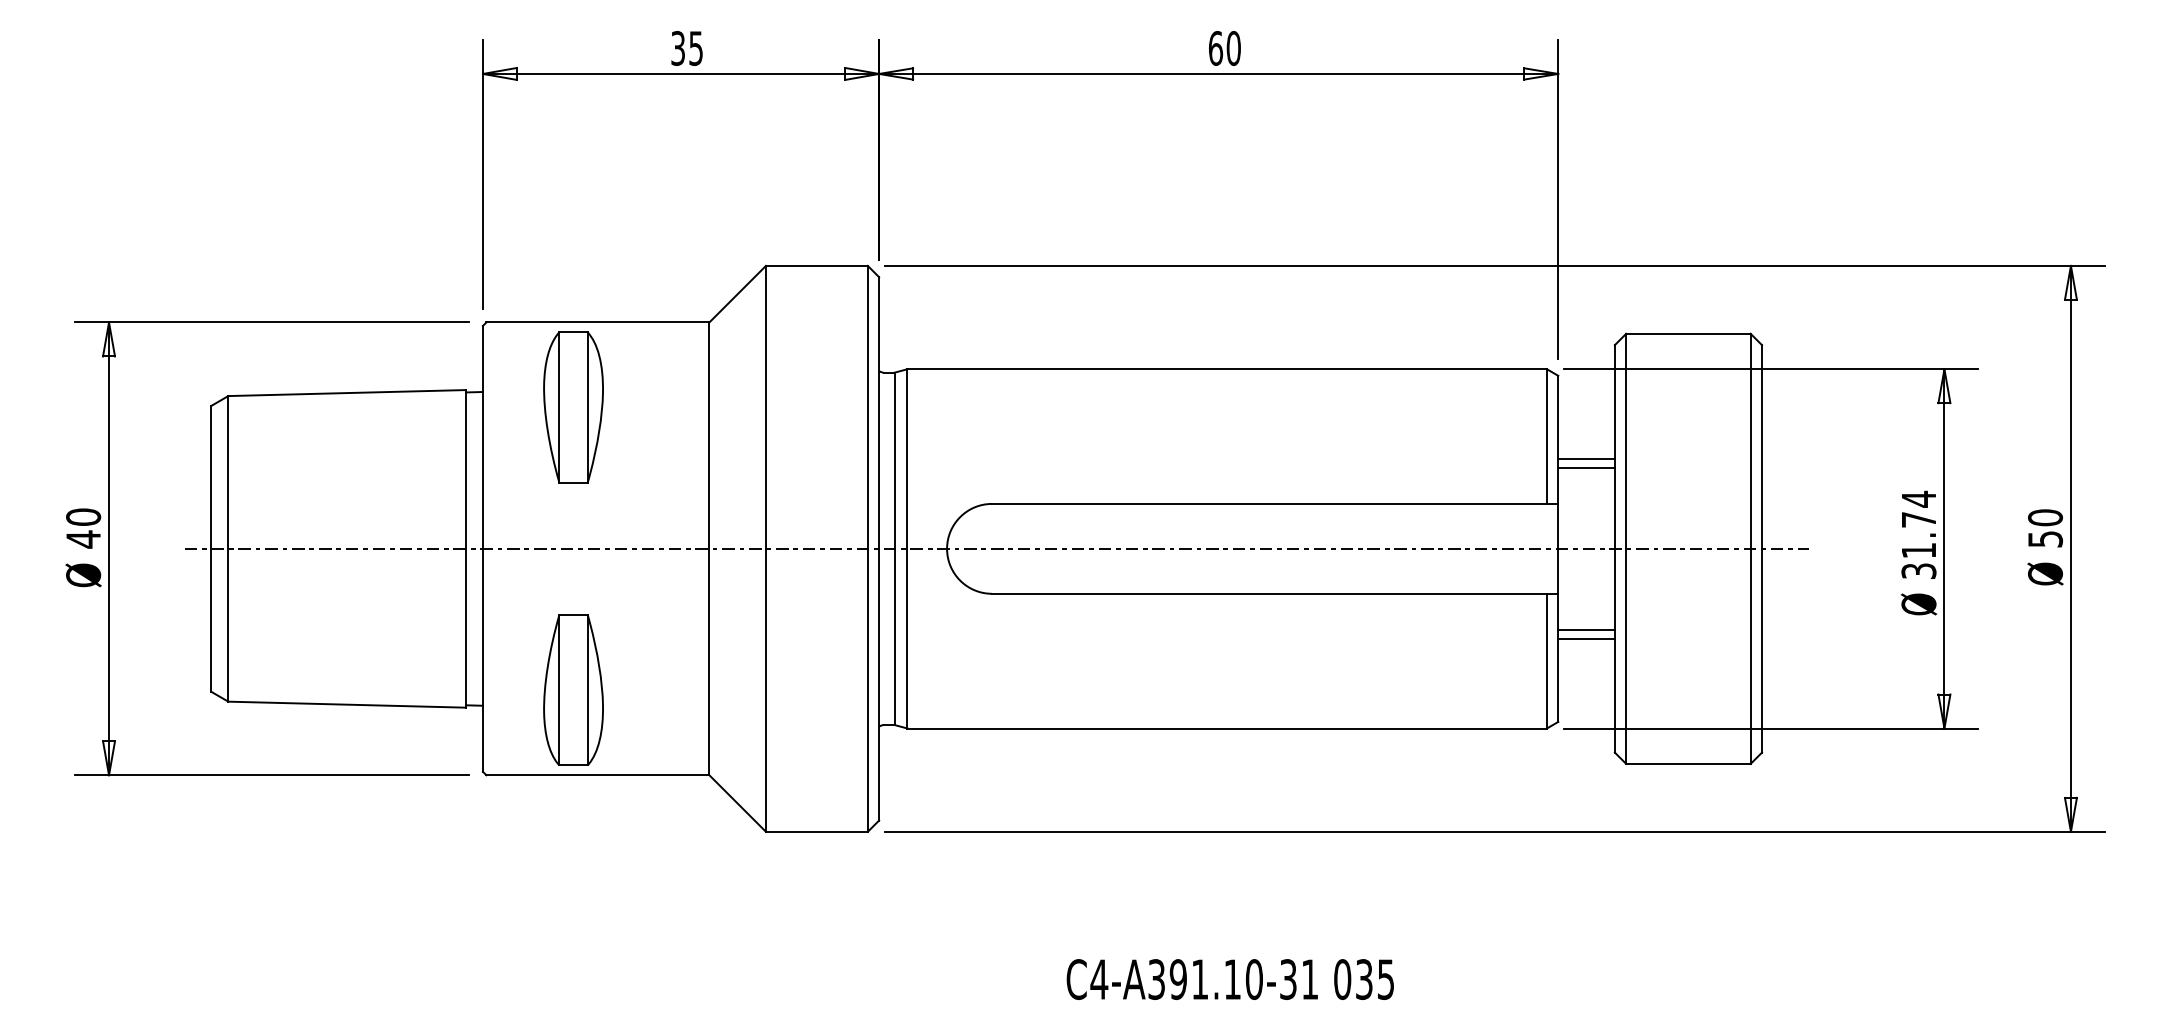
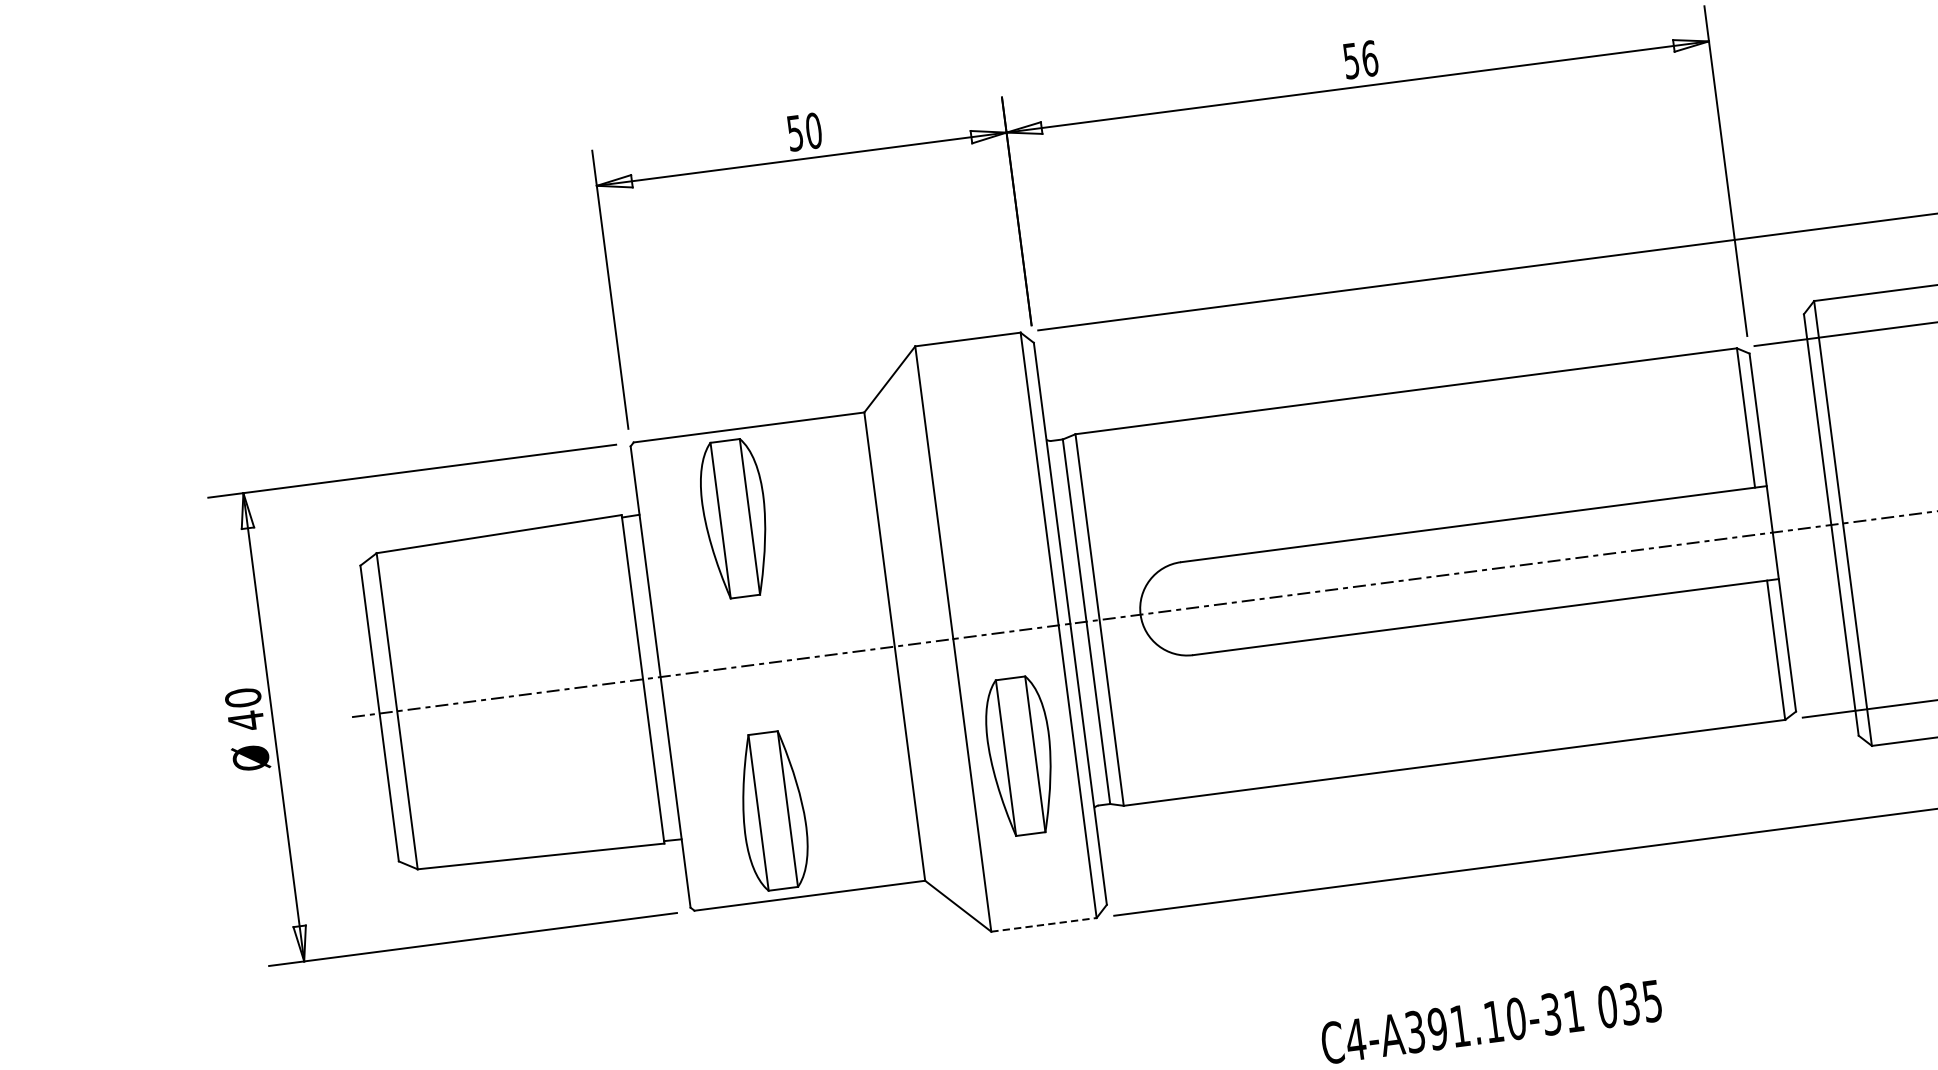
text: (687, 48) -> (804, 132), 35 -> 50
text: (1224, 48) -> (1360, 59), 60 -> 56
line: (1586, 459) -> (1789, 436), removed
line: (1586, 468) -> (1791, 445), removed
line: (1586, 629) -> (1812, 612), removed
line: (1586, 638) -> (1814, 621), removed
part: (815, 668) -> (1020, 756), added
line: (816, 831) -> (1043, 924), solid -> dashed

